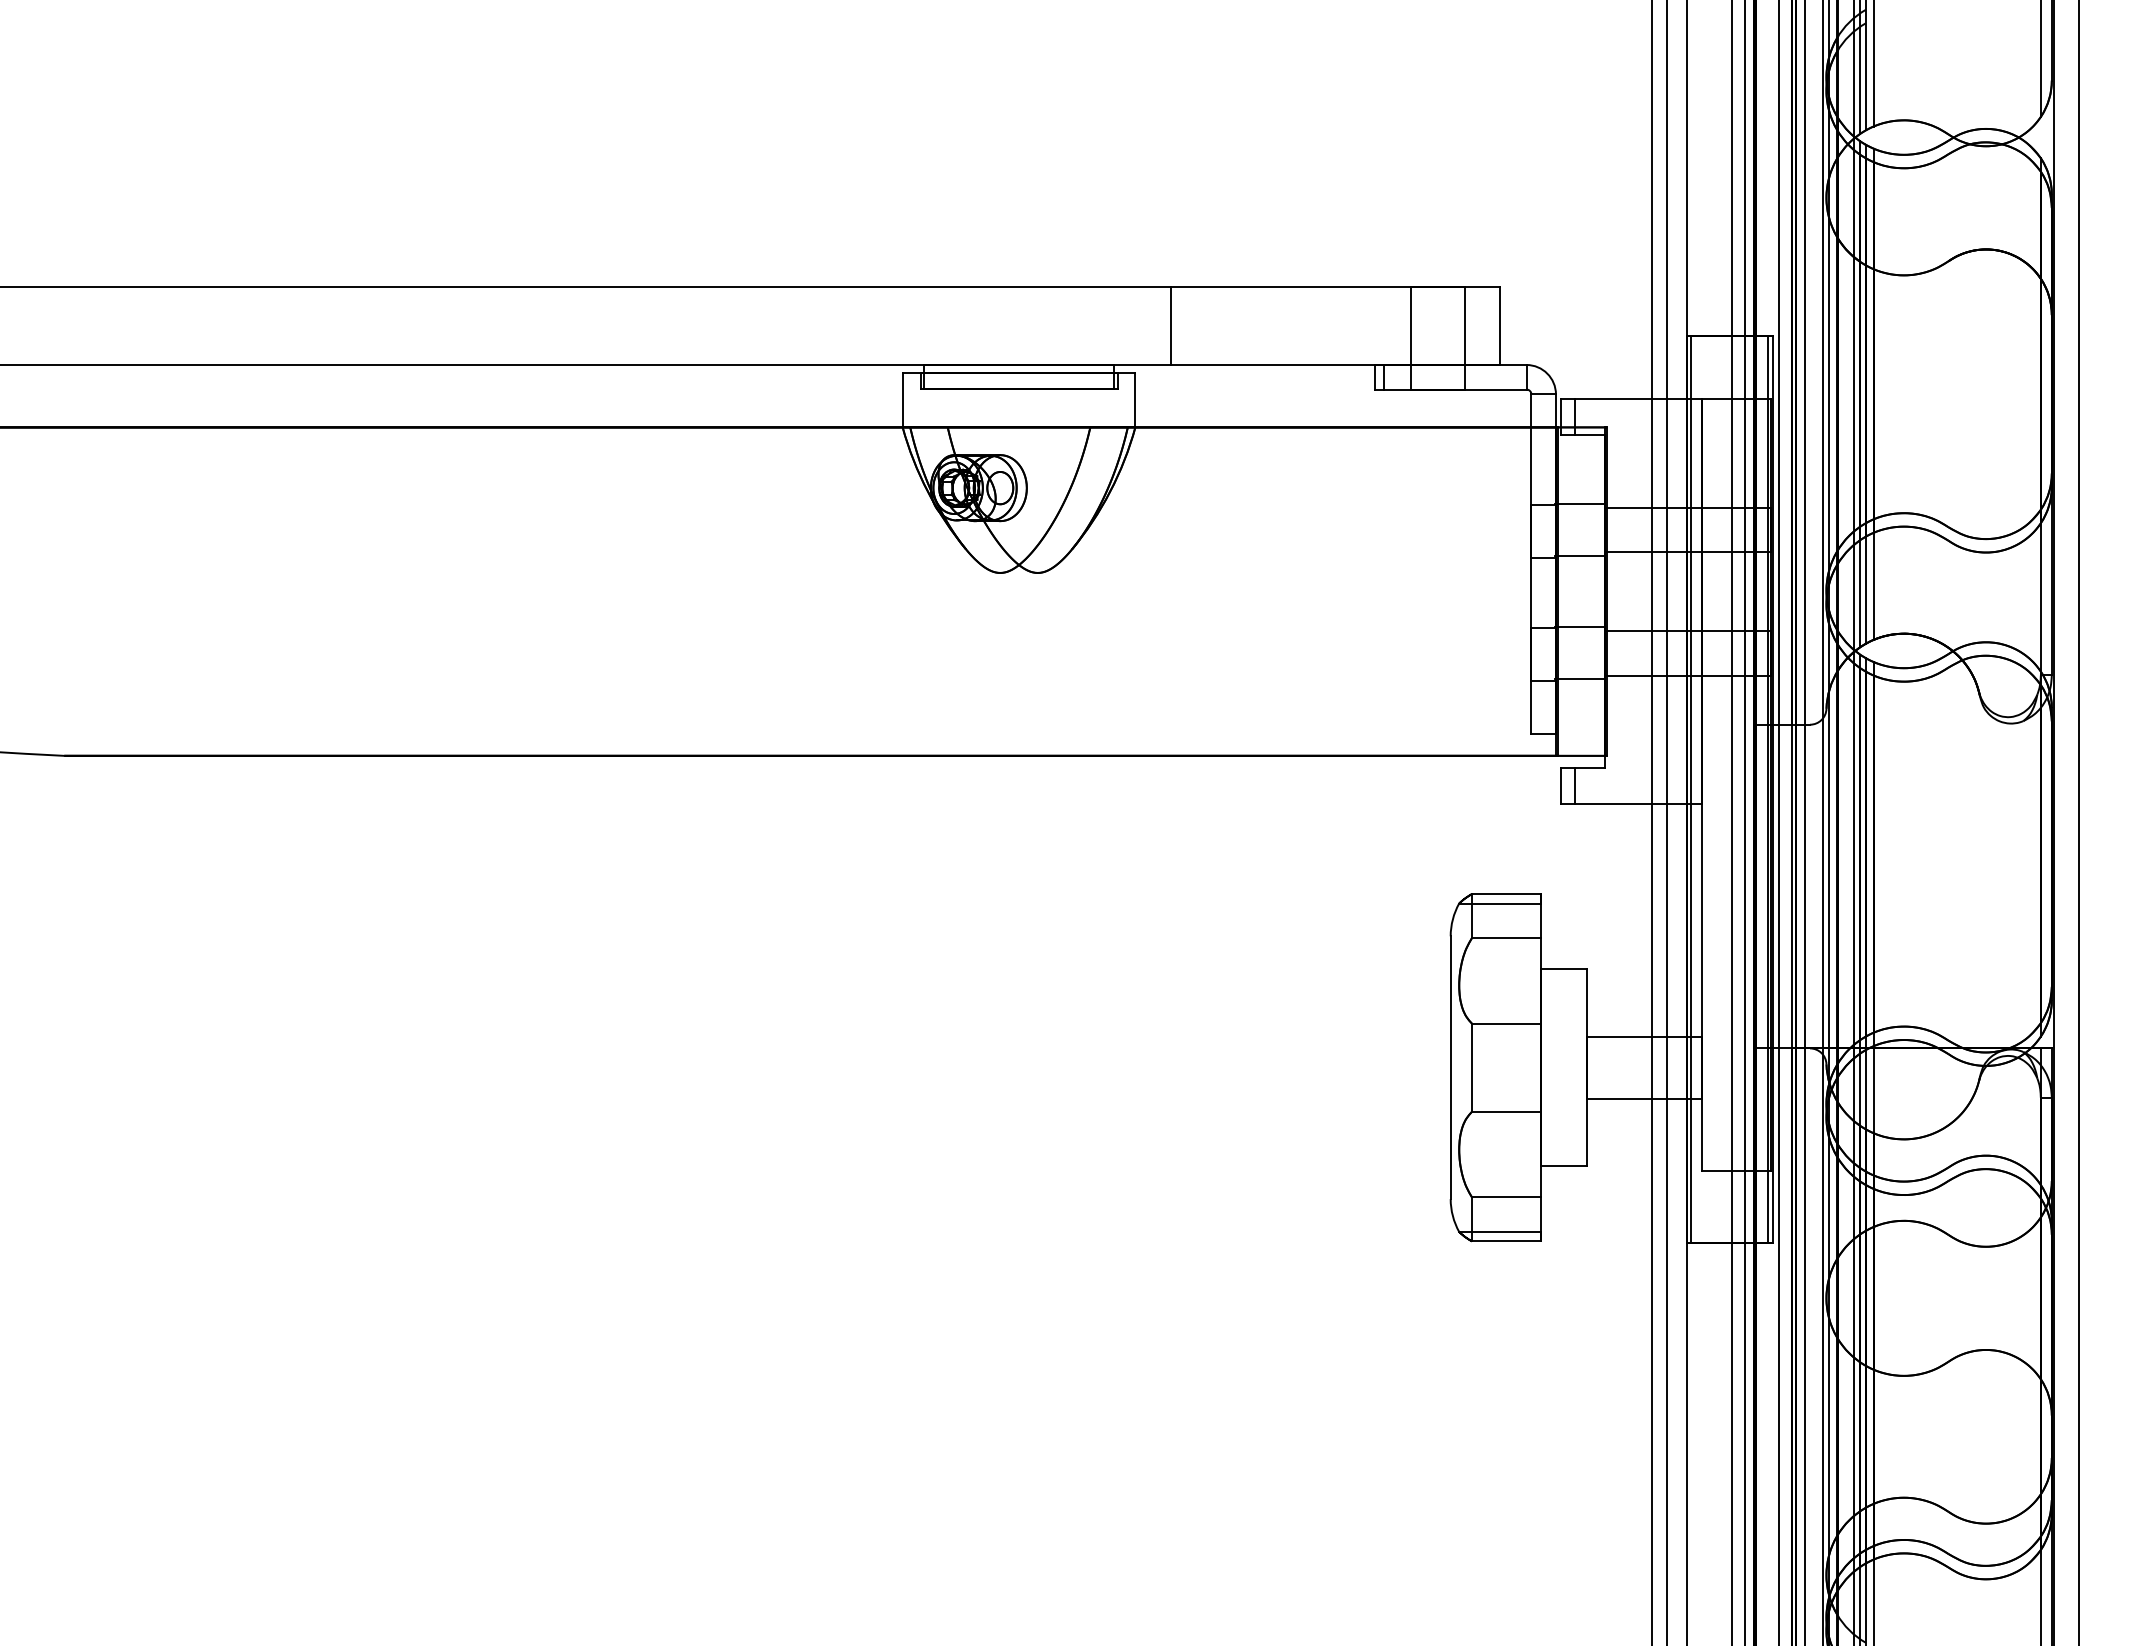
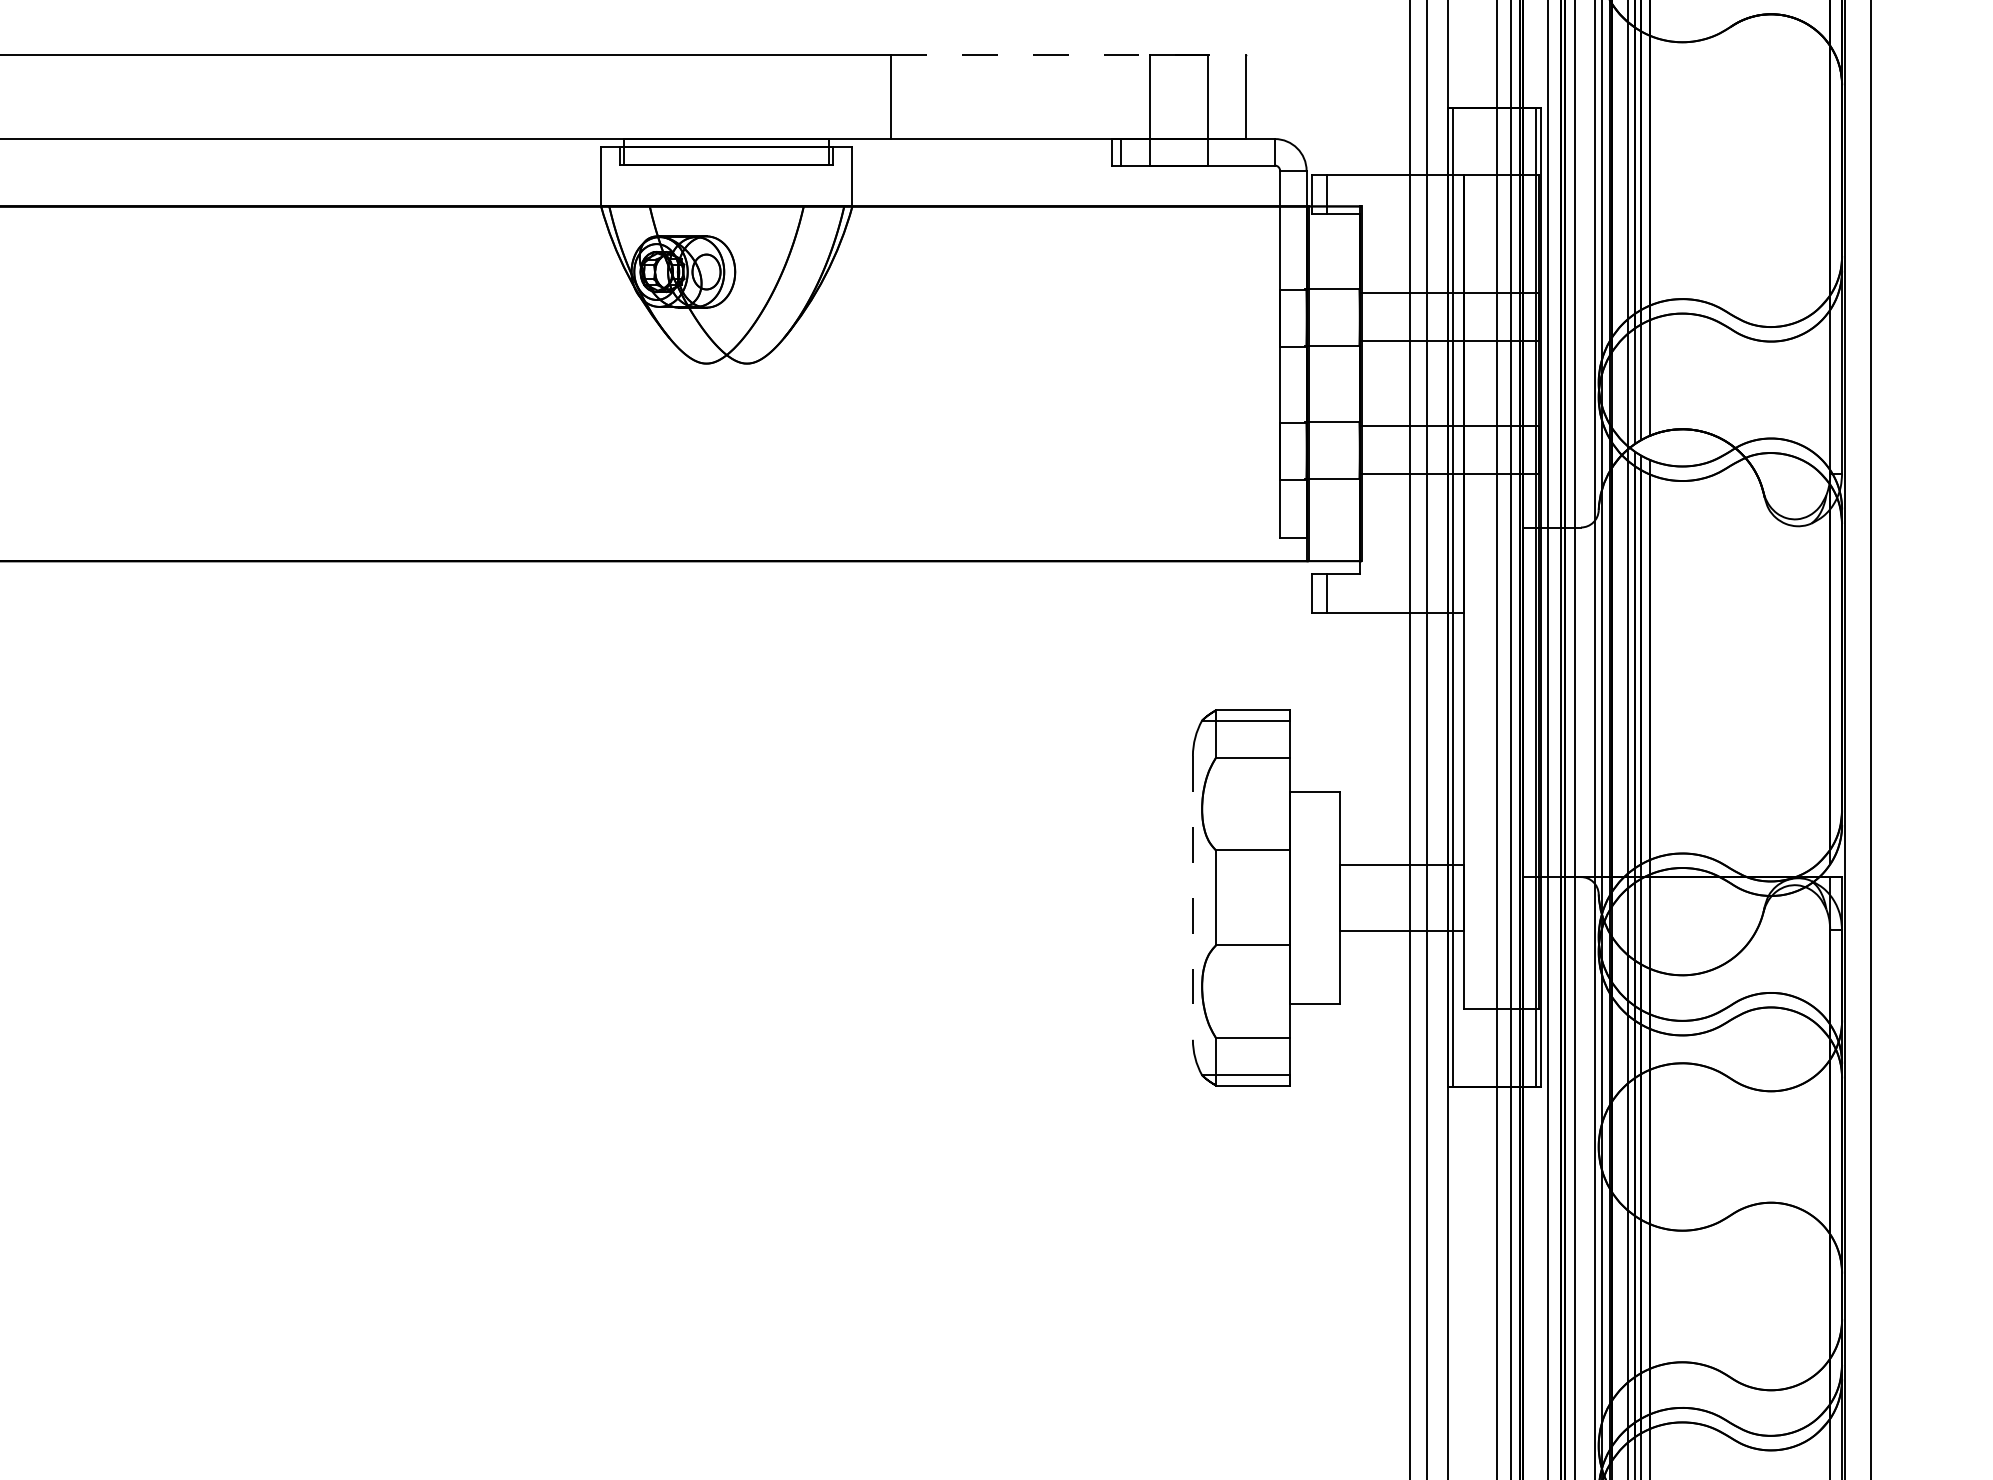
line: (1335, 287) -> (1068, 55), solid -> dashed
line: (1450, 1068) -> (1192, 898), solid -> dashed

